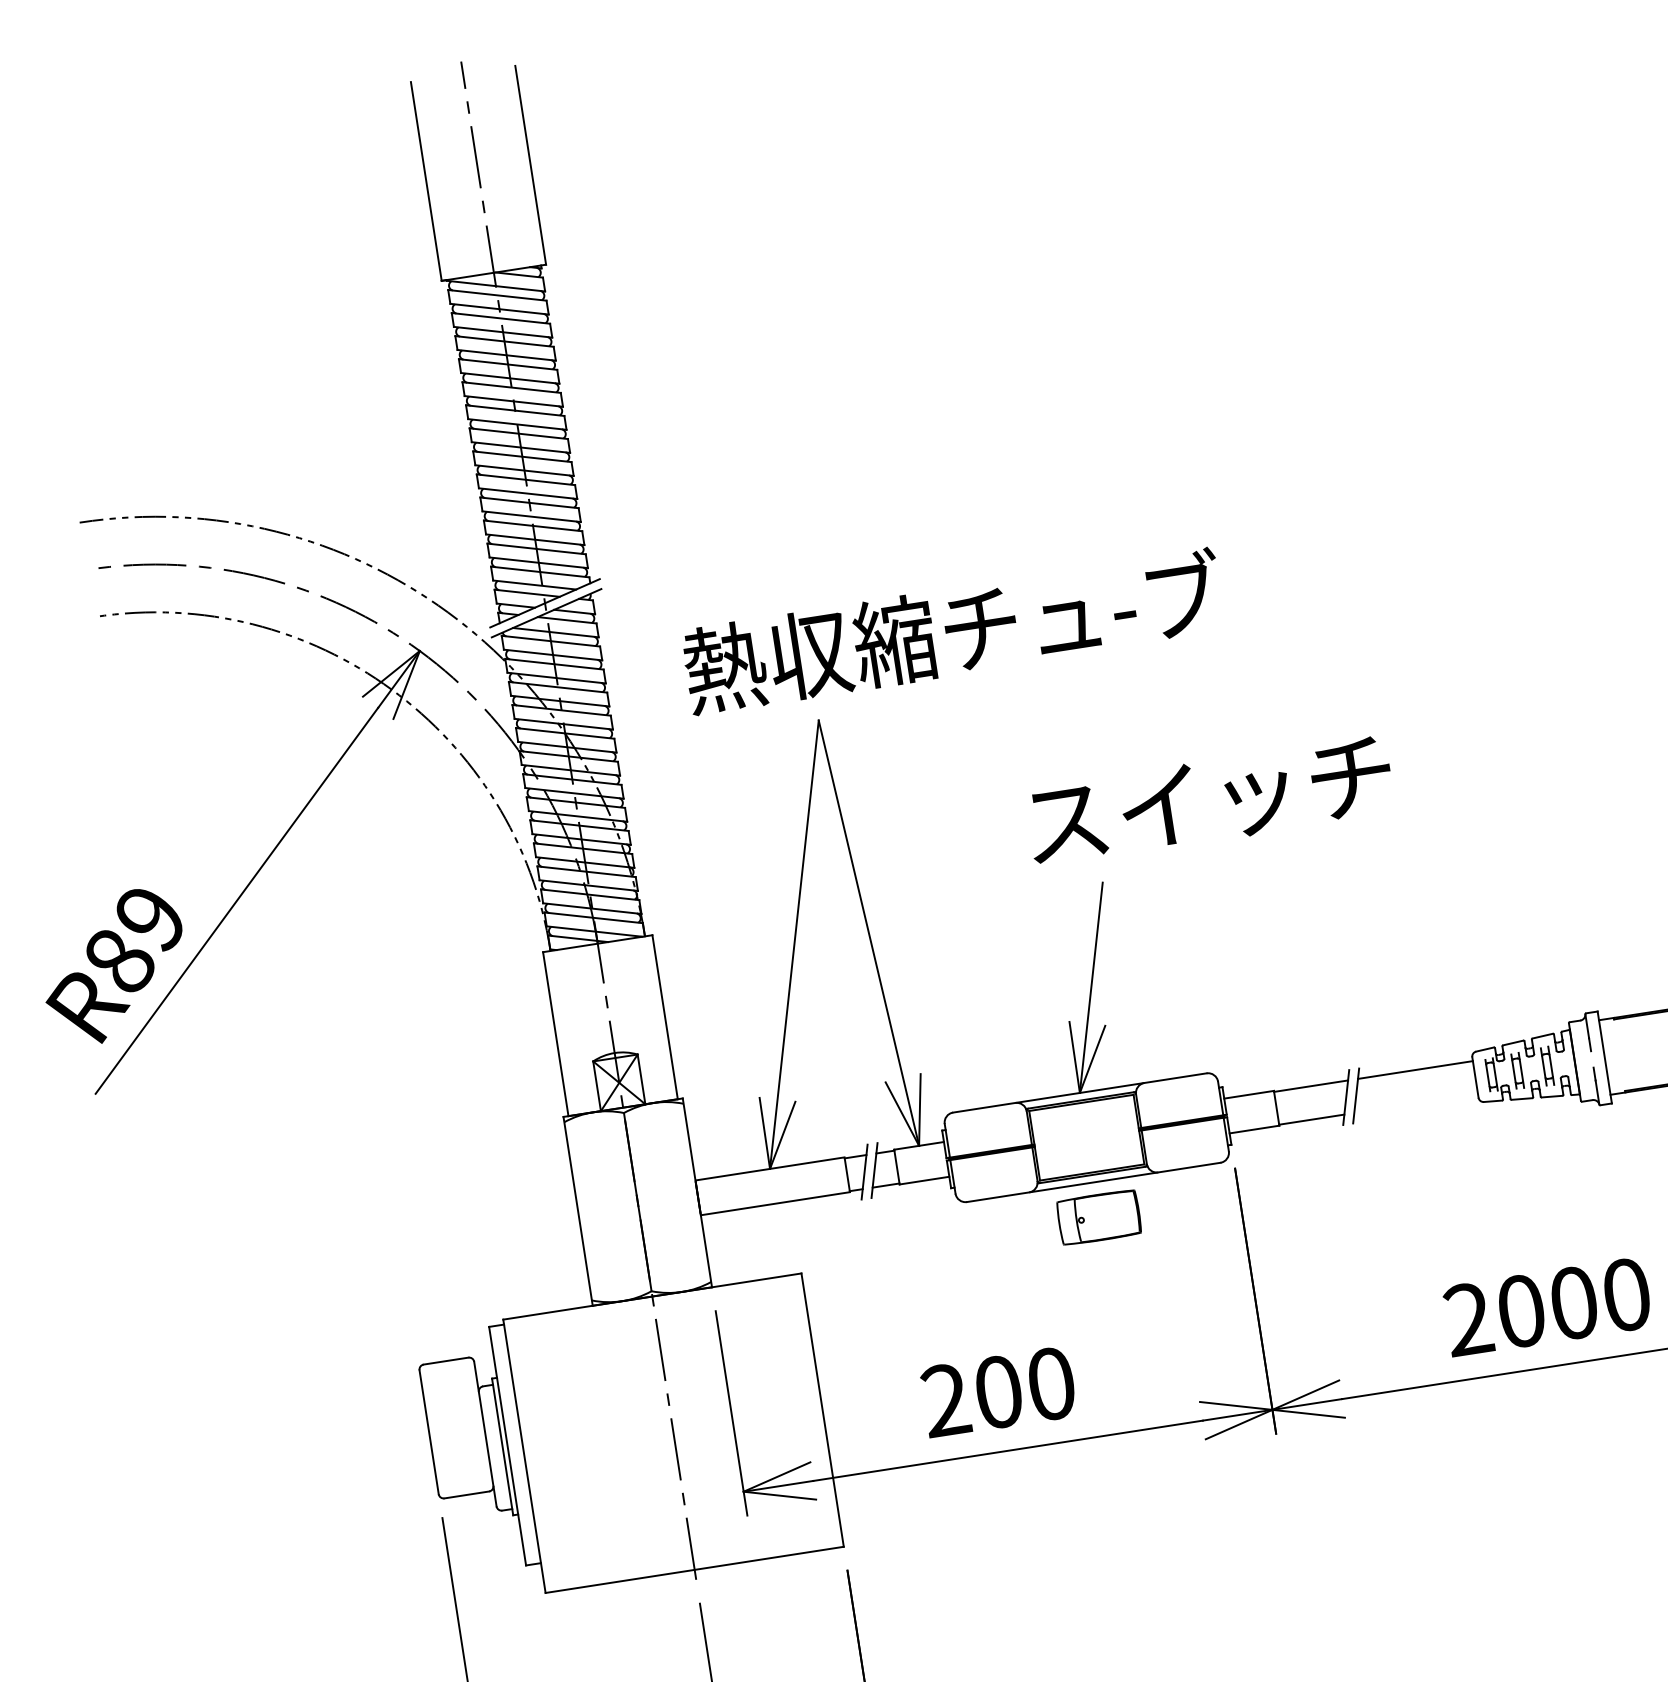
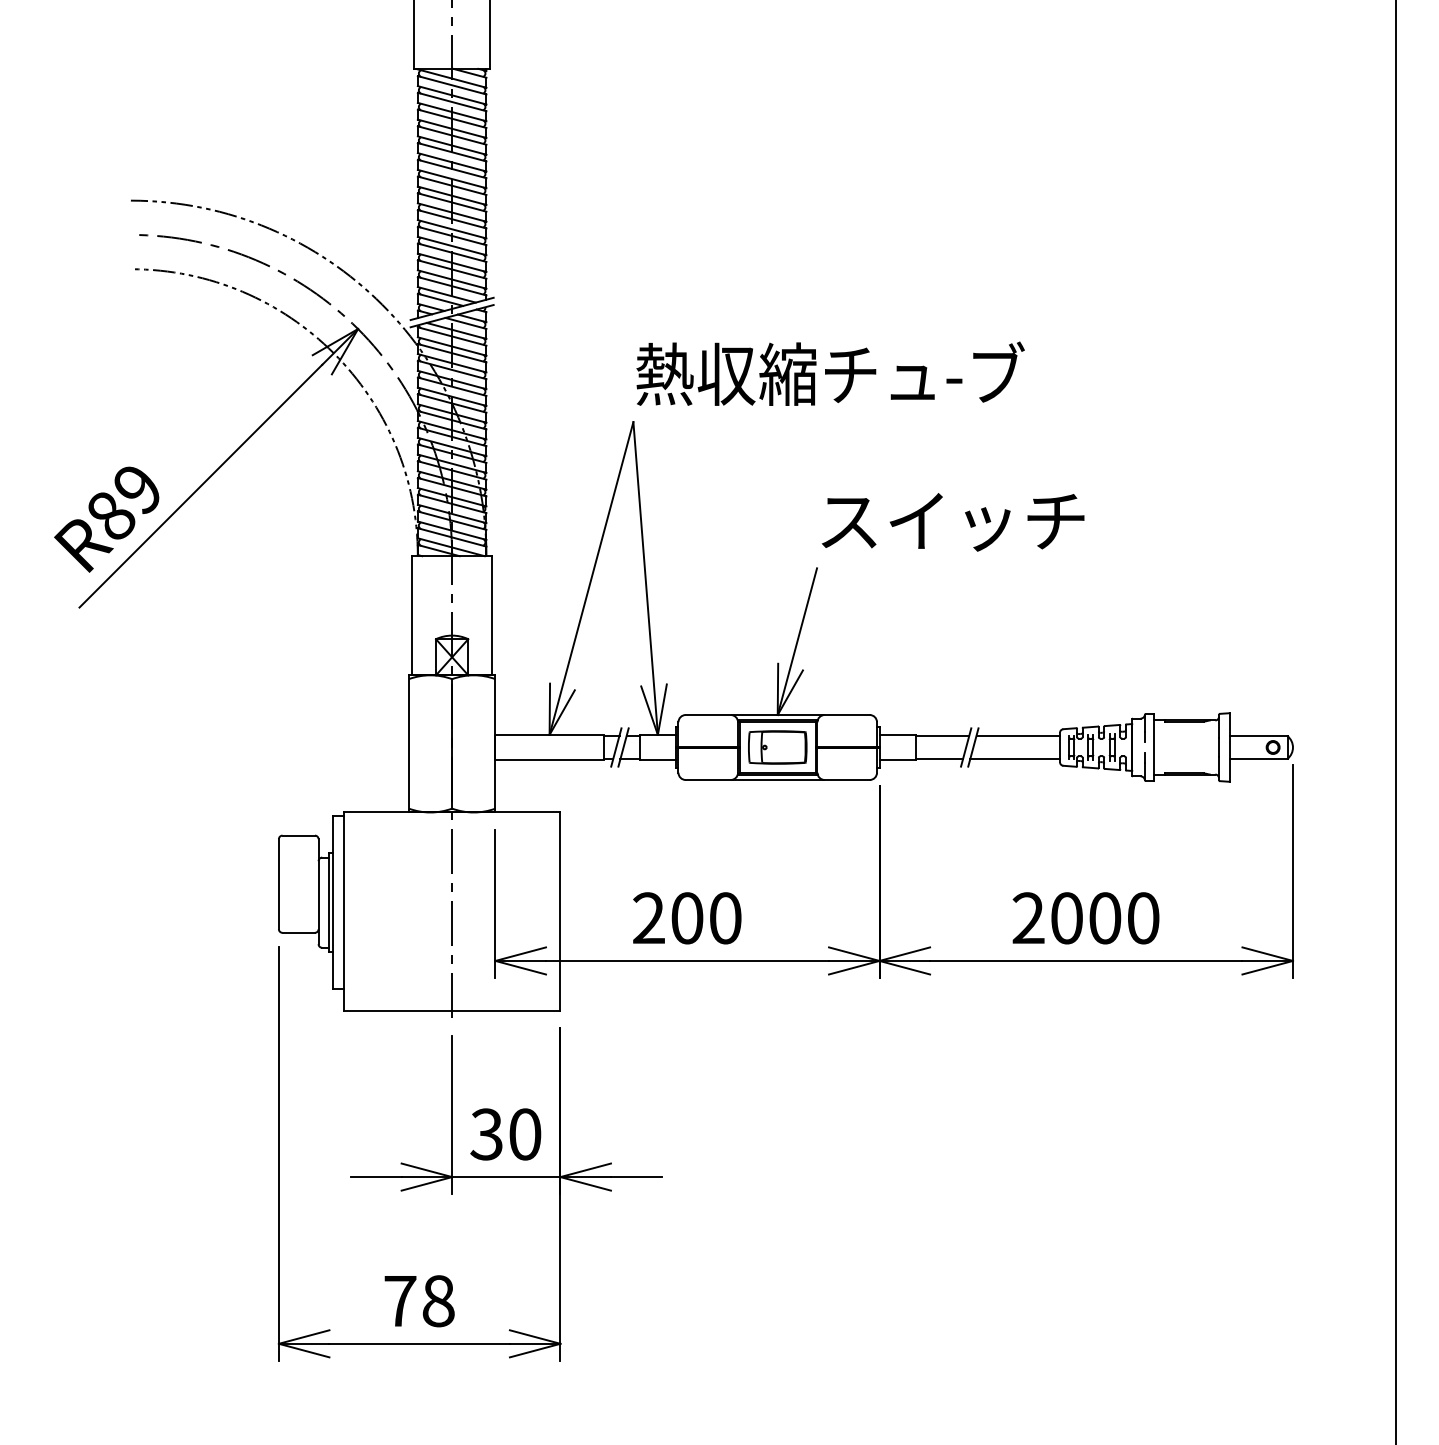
text: (953, 631) -> (830, 373), moved
text: (1209, 801) -> (952, 522), moved
line: (1416, 1103) -> (1015, 759), added
part: (1098, 1217) -> (777, 747), moved

